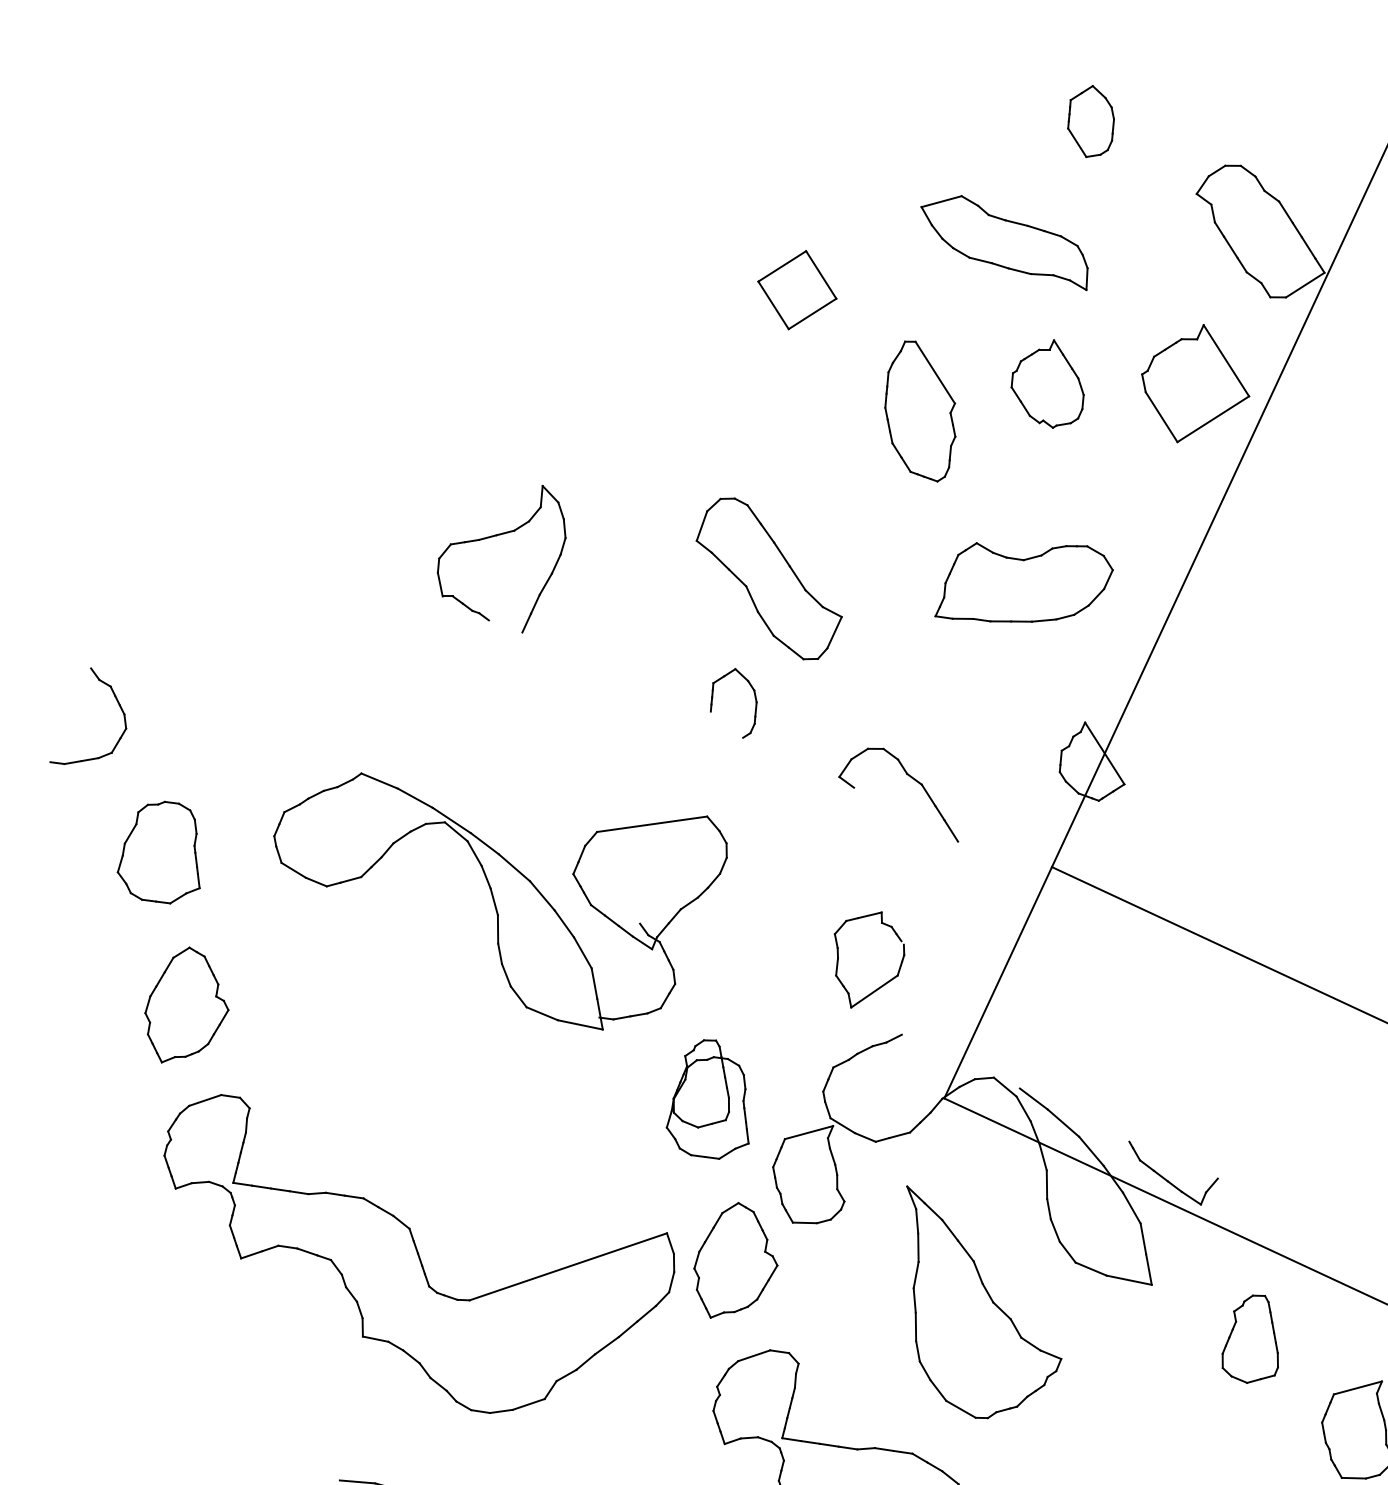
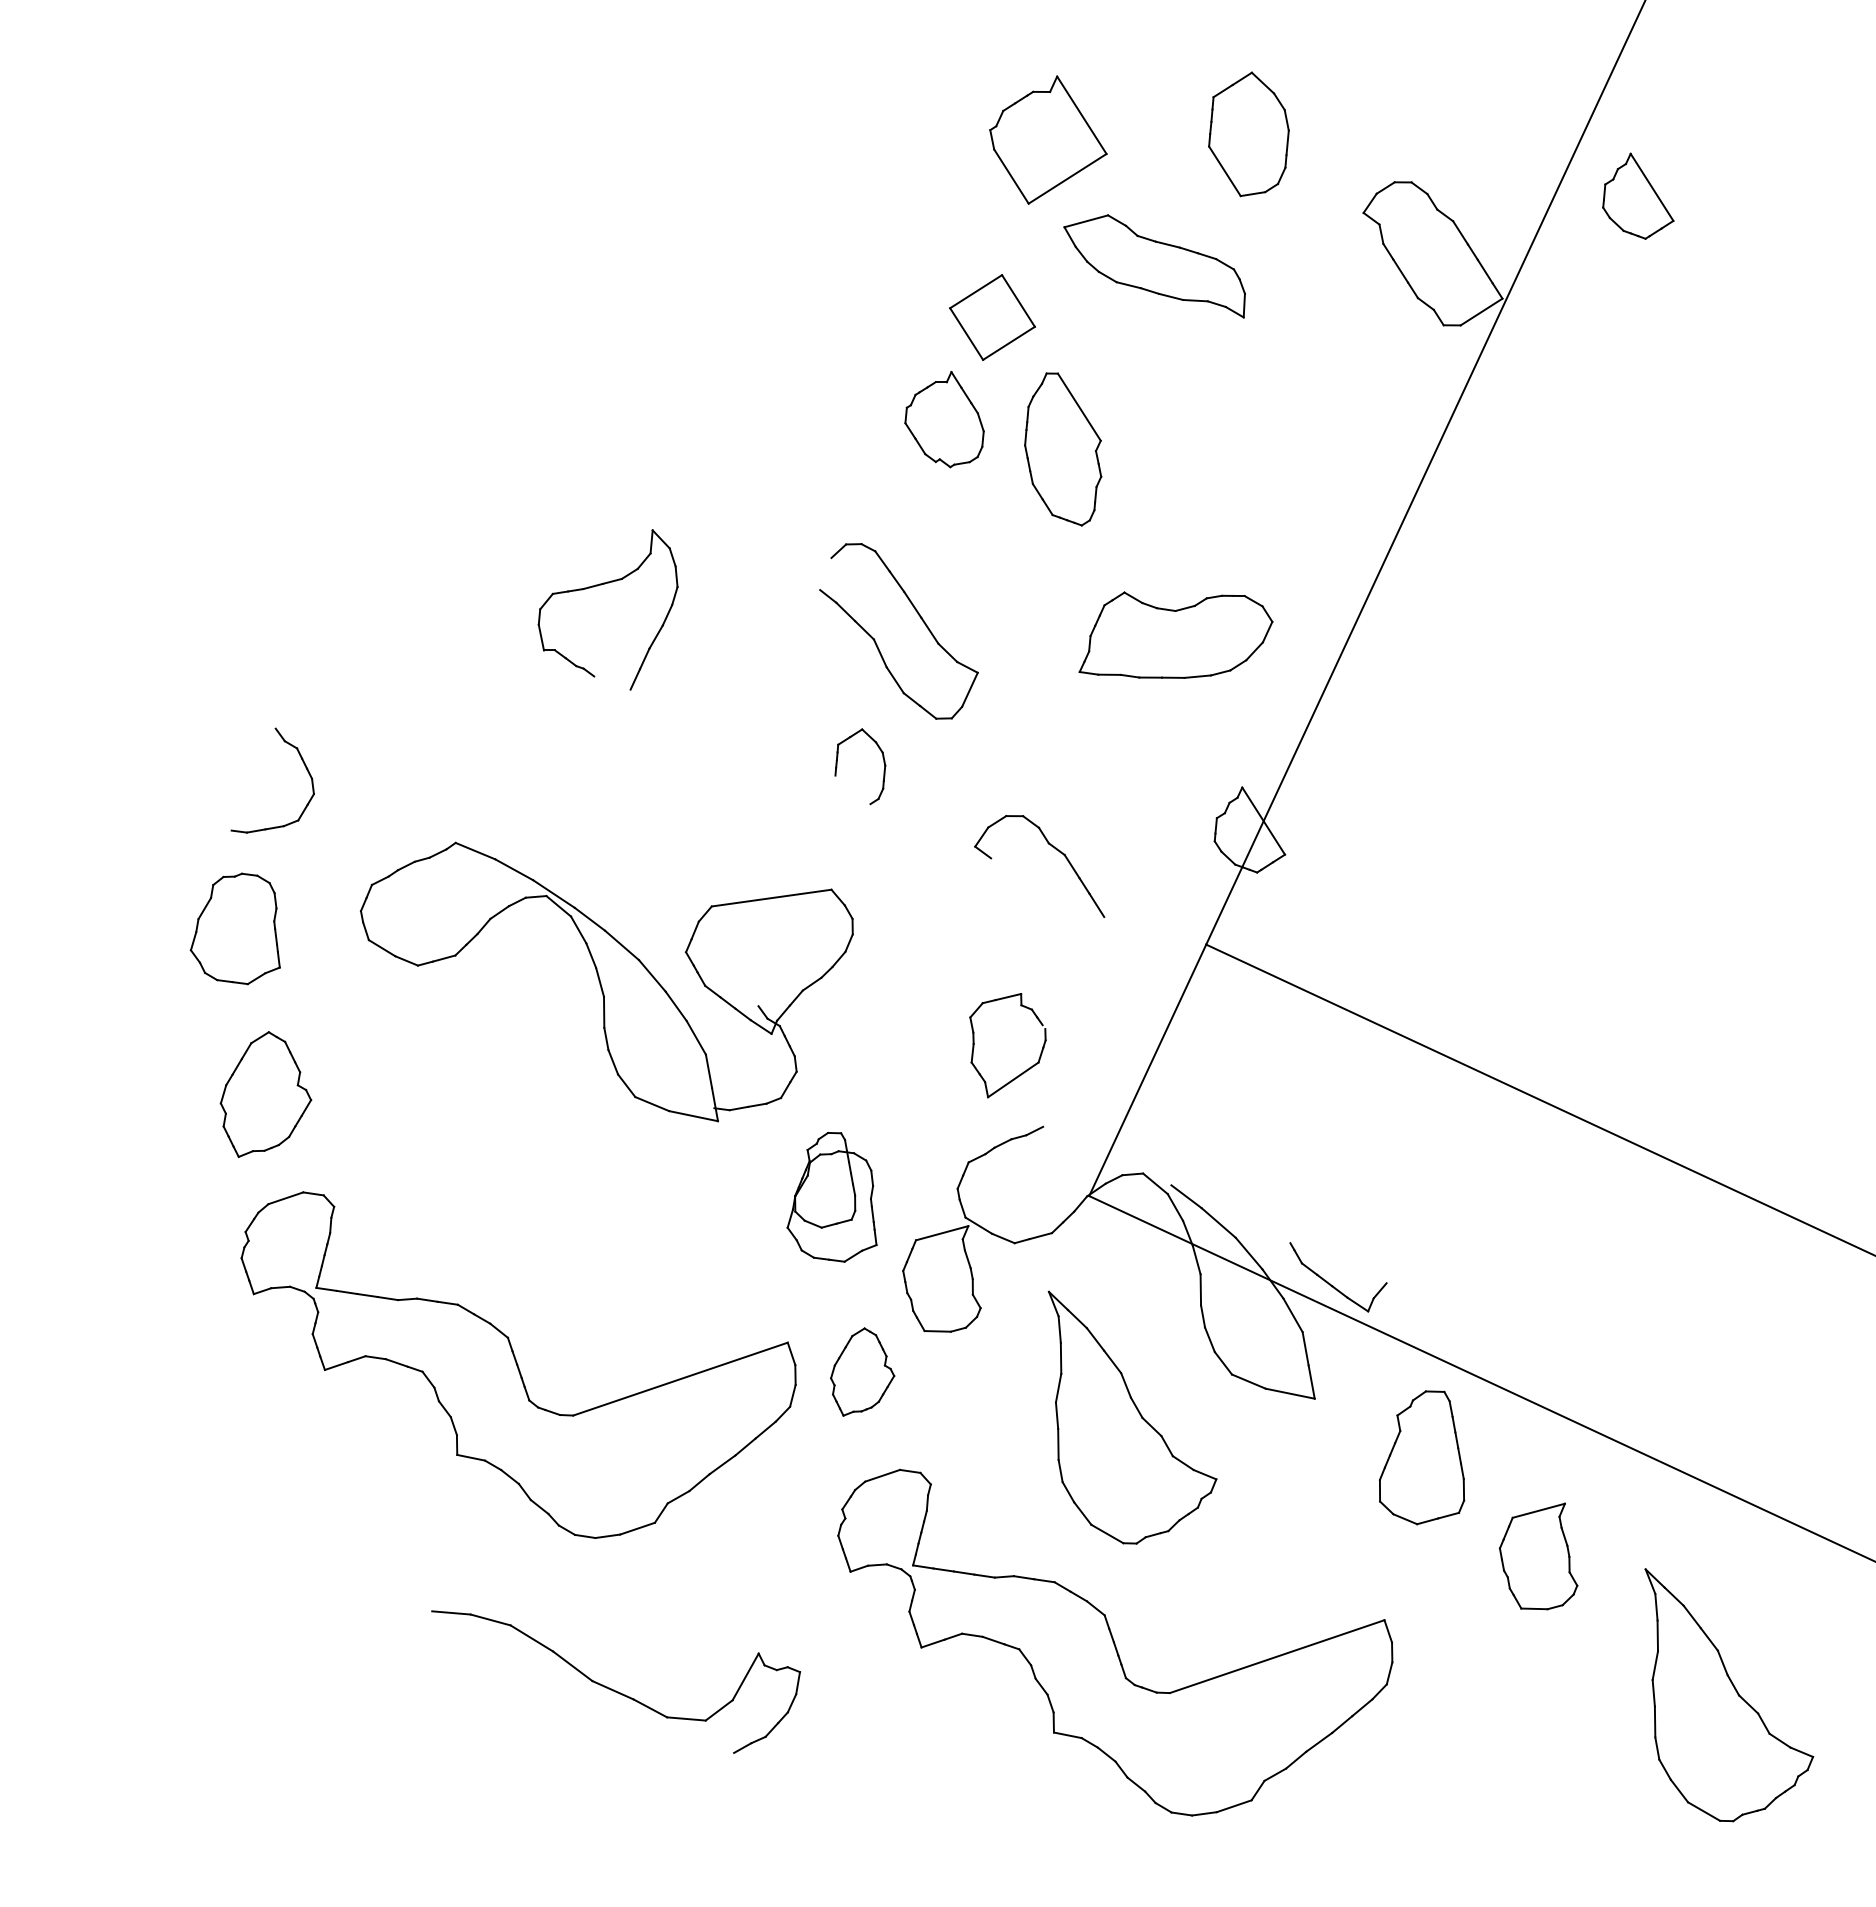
part: (1090, 120) -> (1248, 133), size x1.6
part: (797, 290) -> (992, 317), moved
part: (1047, 383) -> (944, 419), moved
part: (1195, 383) -> (1048, 139), moved
line: (701, 526) -> (825, 574), removed
part: (117, 703) -> (304, 766), moved
part: (735, 1259) -> (862, 1371), size x0.7
part: (1250, 1338) -> (1421, 1457), size x1.4

